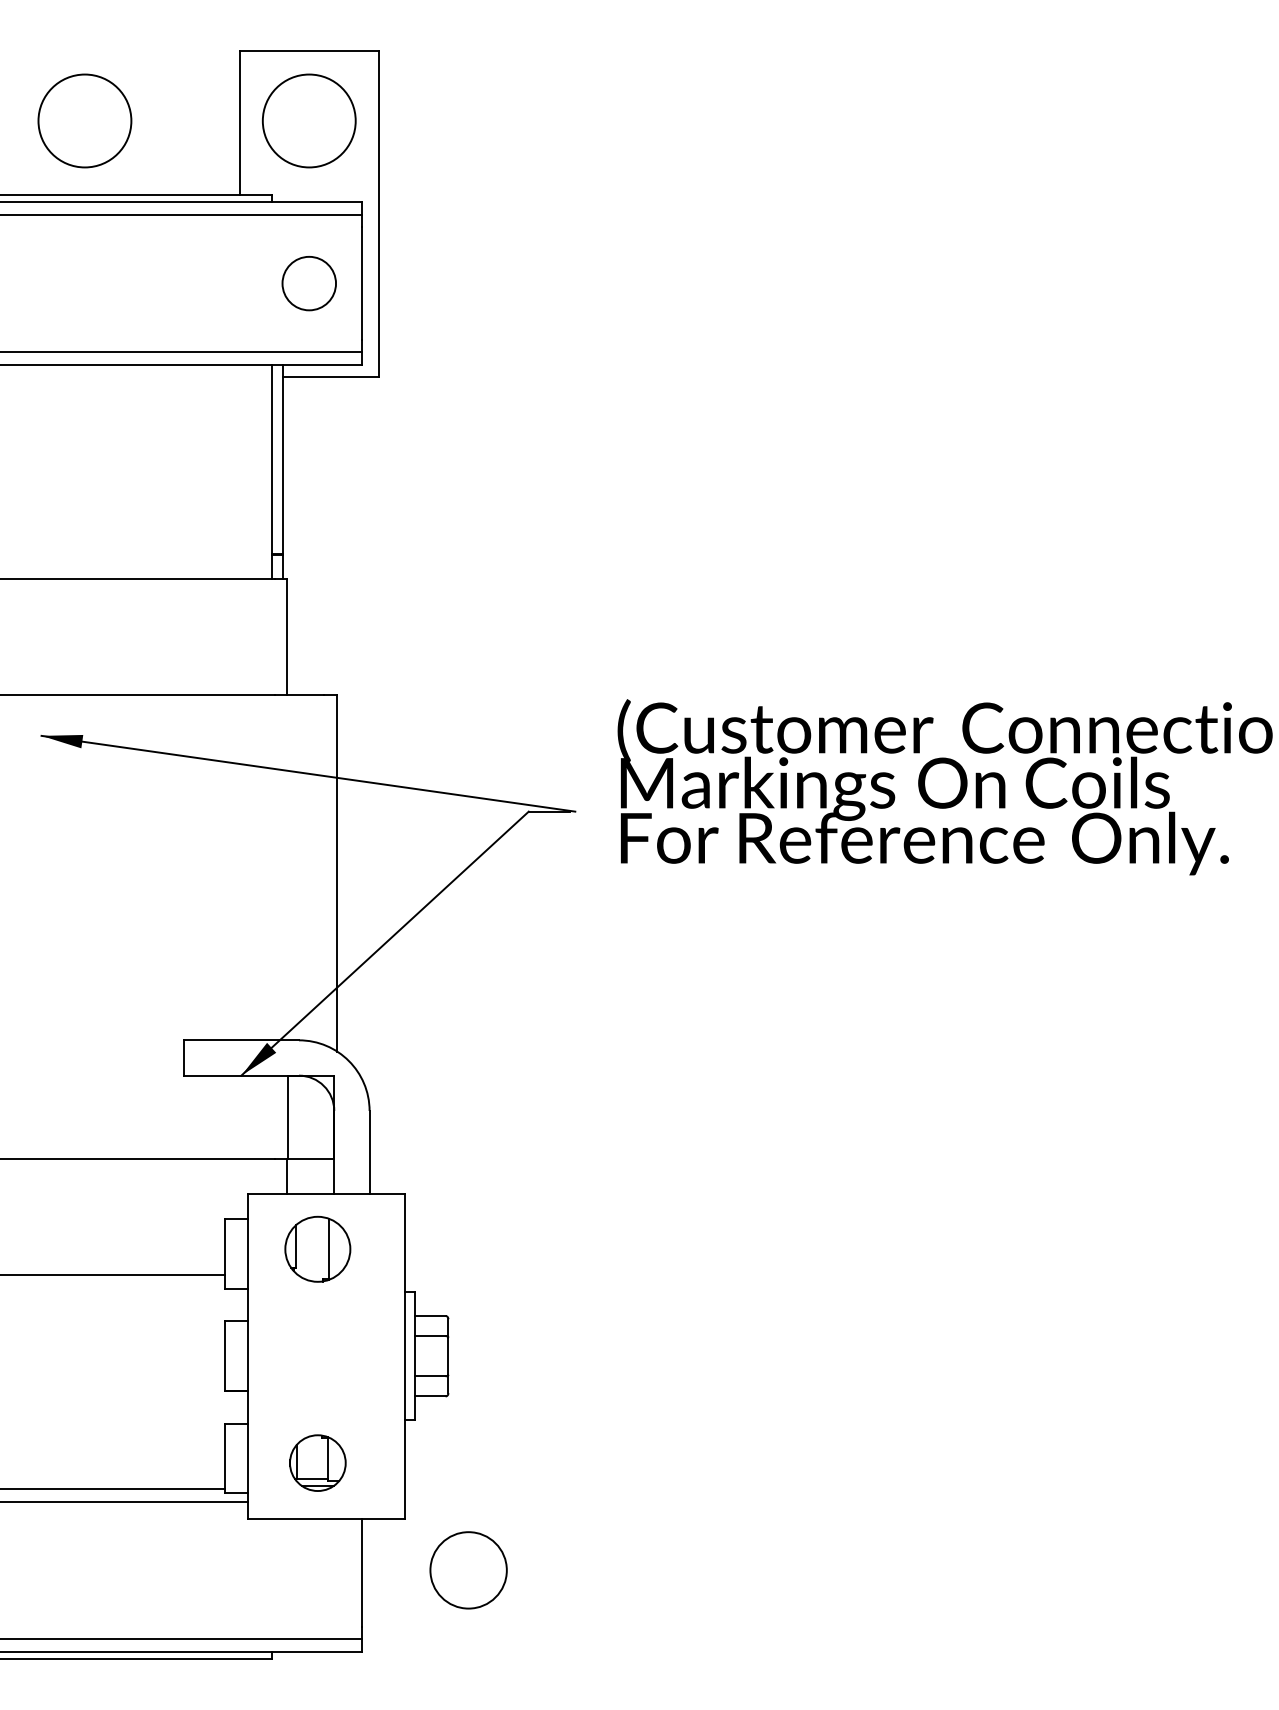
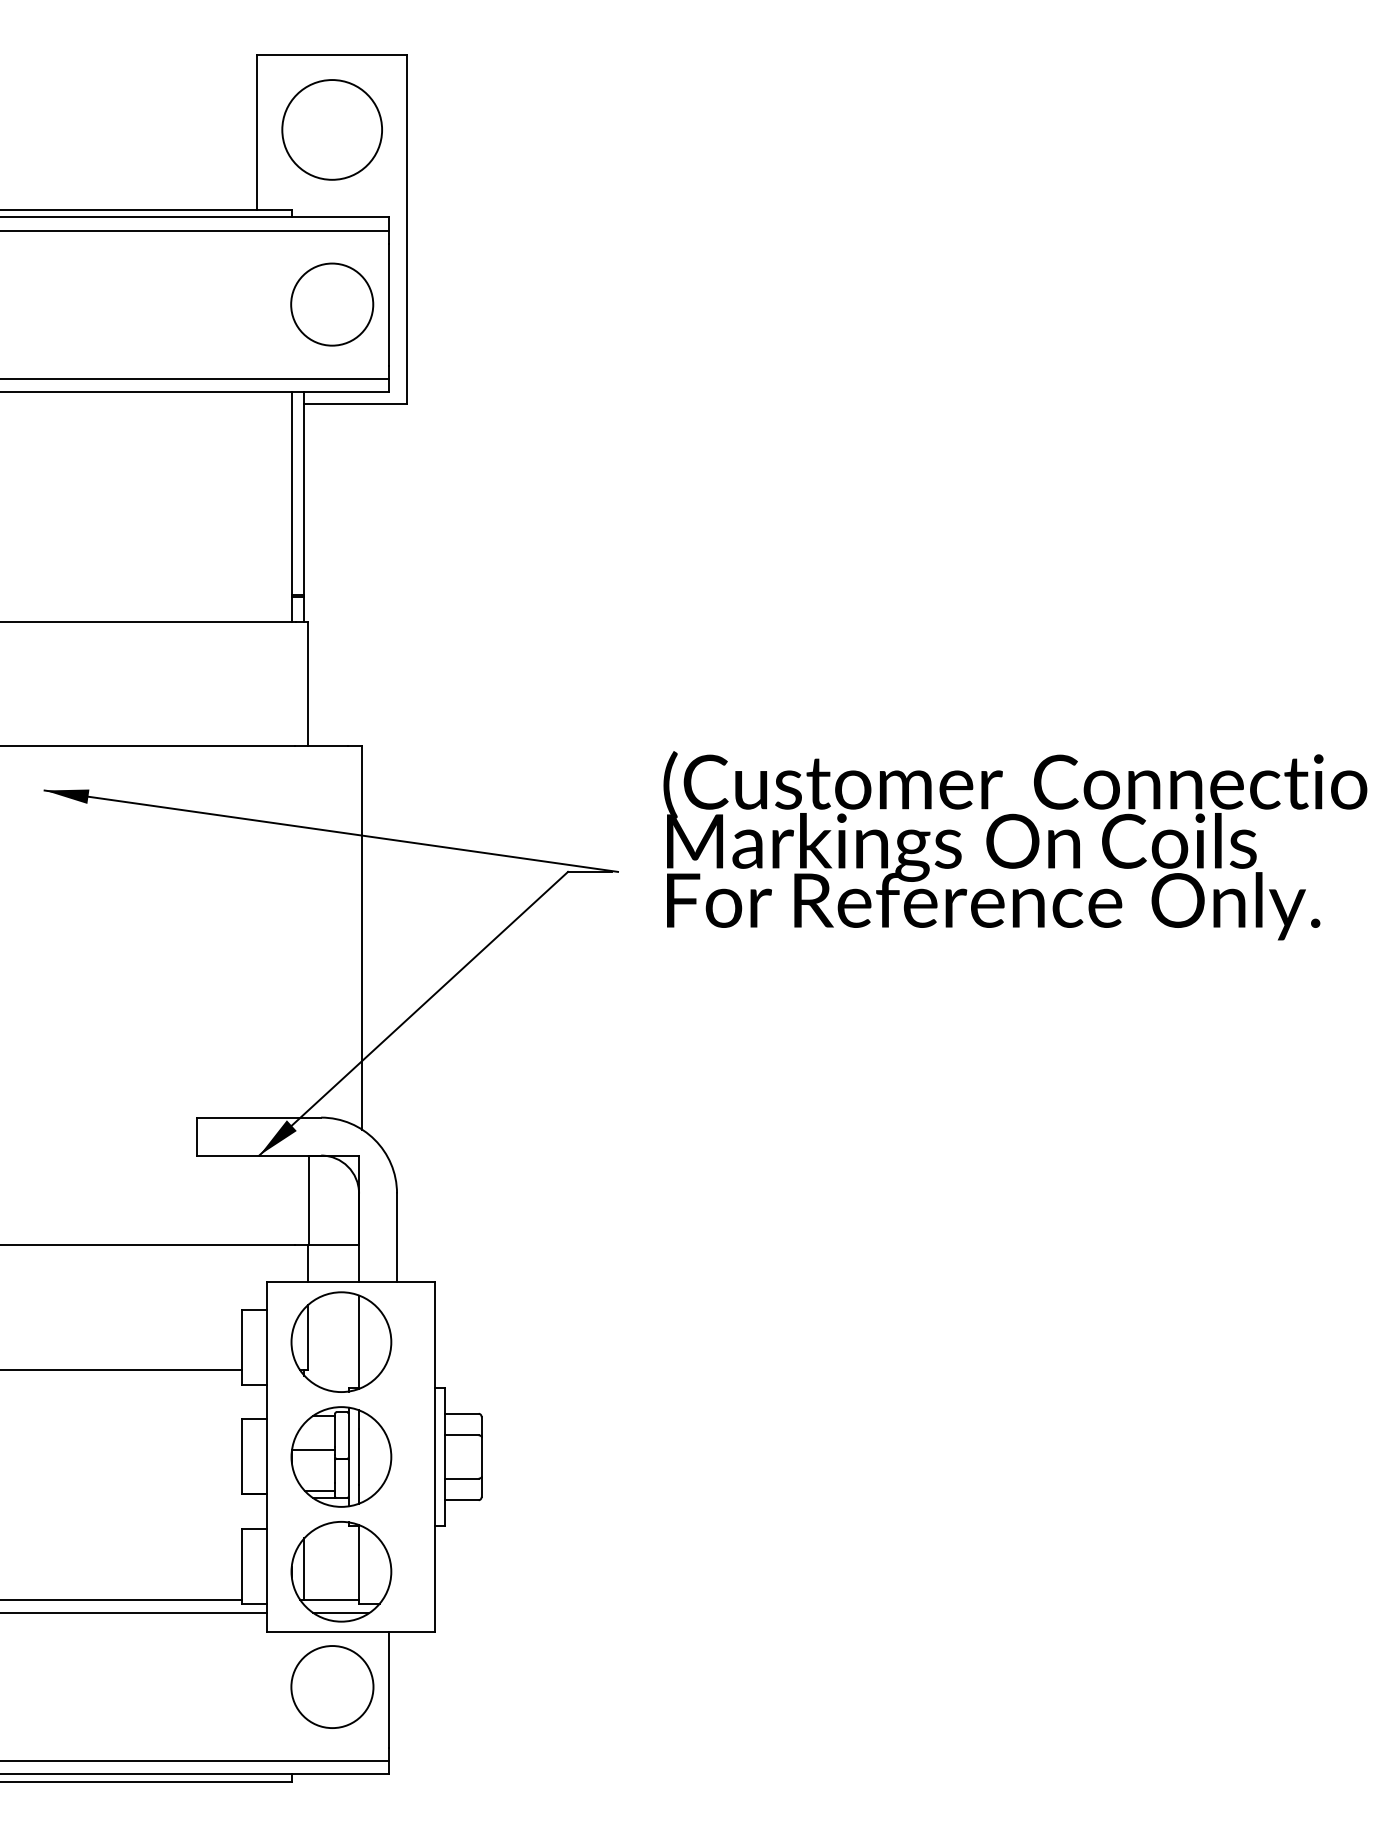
circle: (84, 120) -> (90, 129), removed
circle: (309, 283) -> (332, 304), size x1.43
part: (317, 1248) -> (341, 1341), size x1.43
part: (317, 1355) -> (341, 1456), added
part: (317, 1462) -> (341, 1571), size x1.67
circle: (468, 1569) -> (332, 1686), moved

